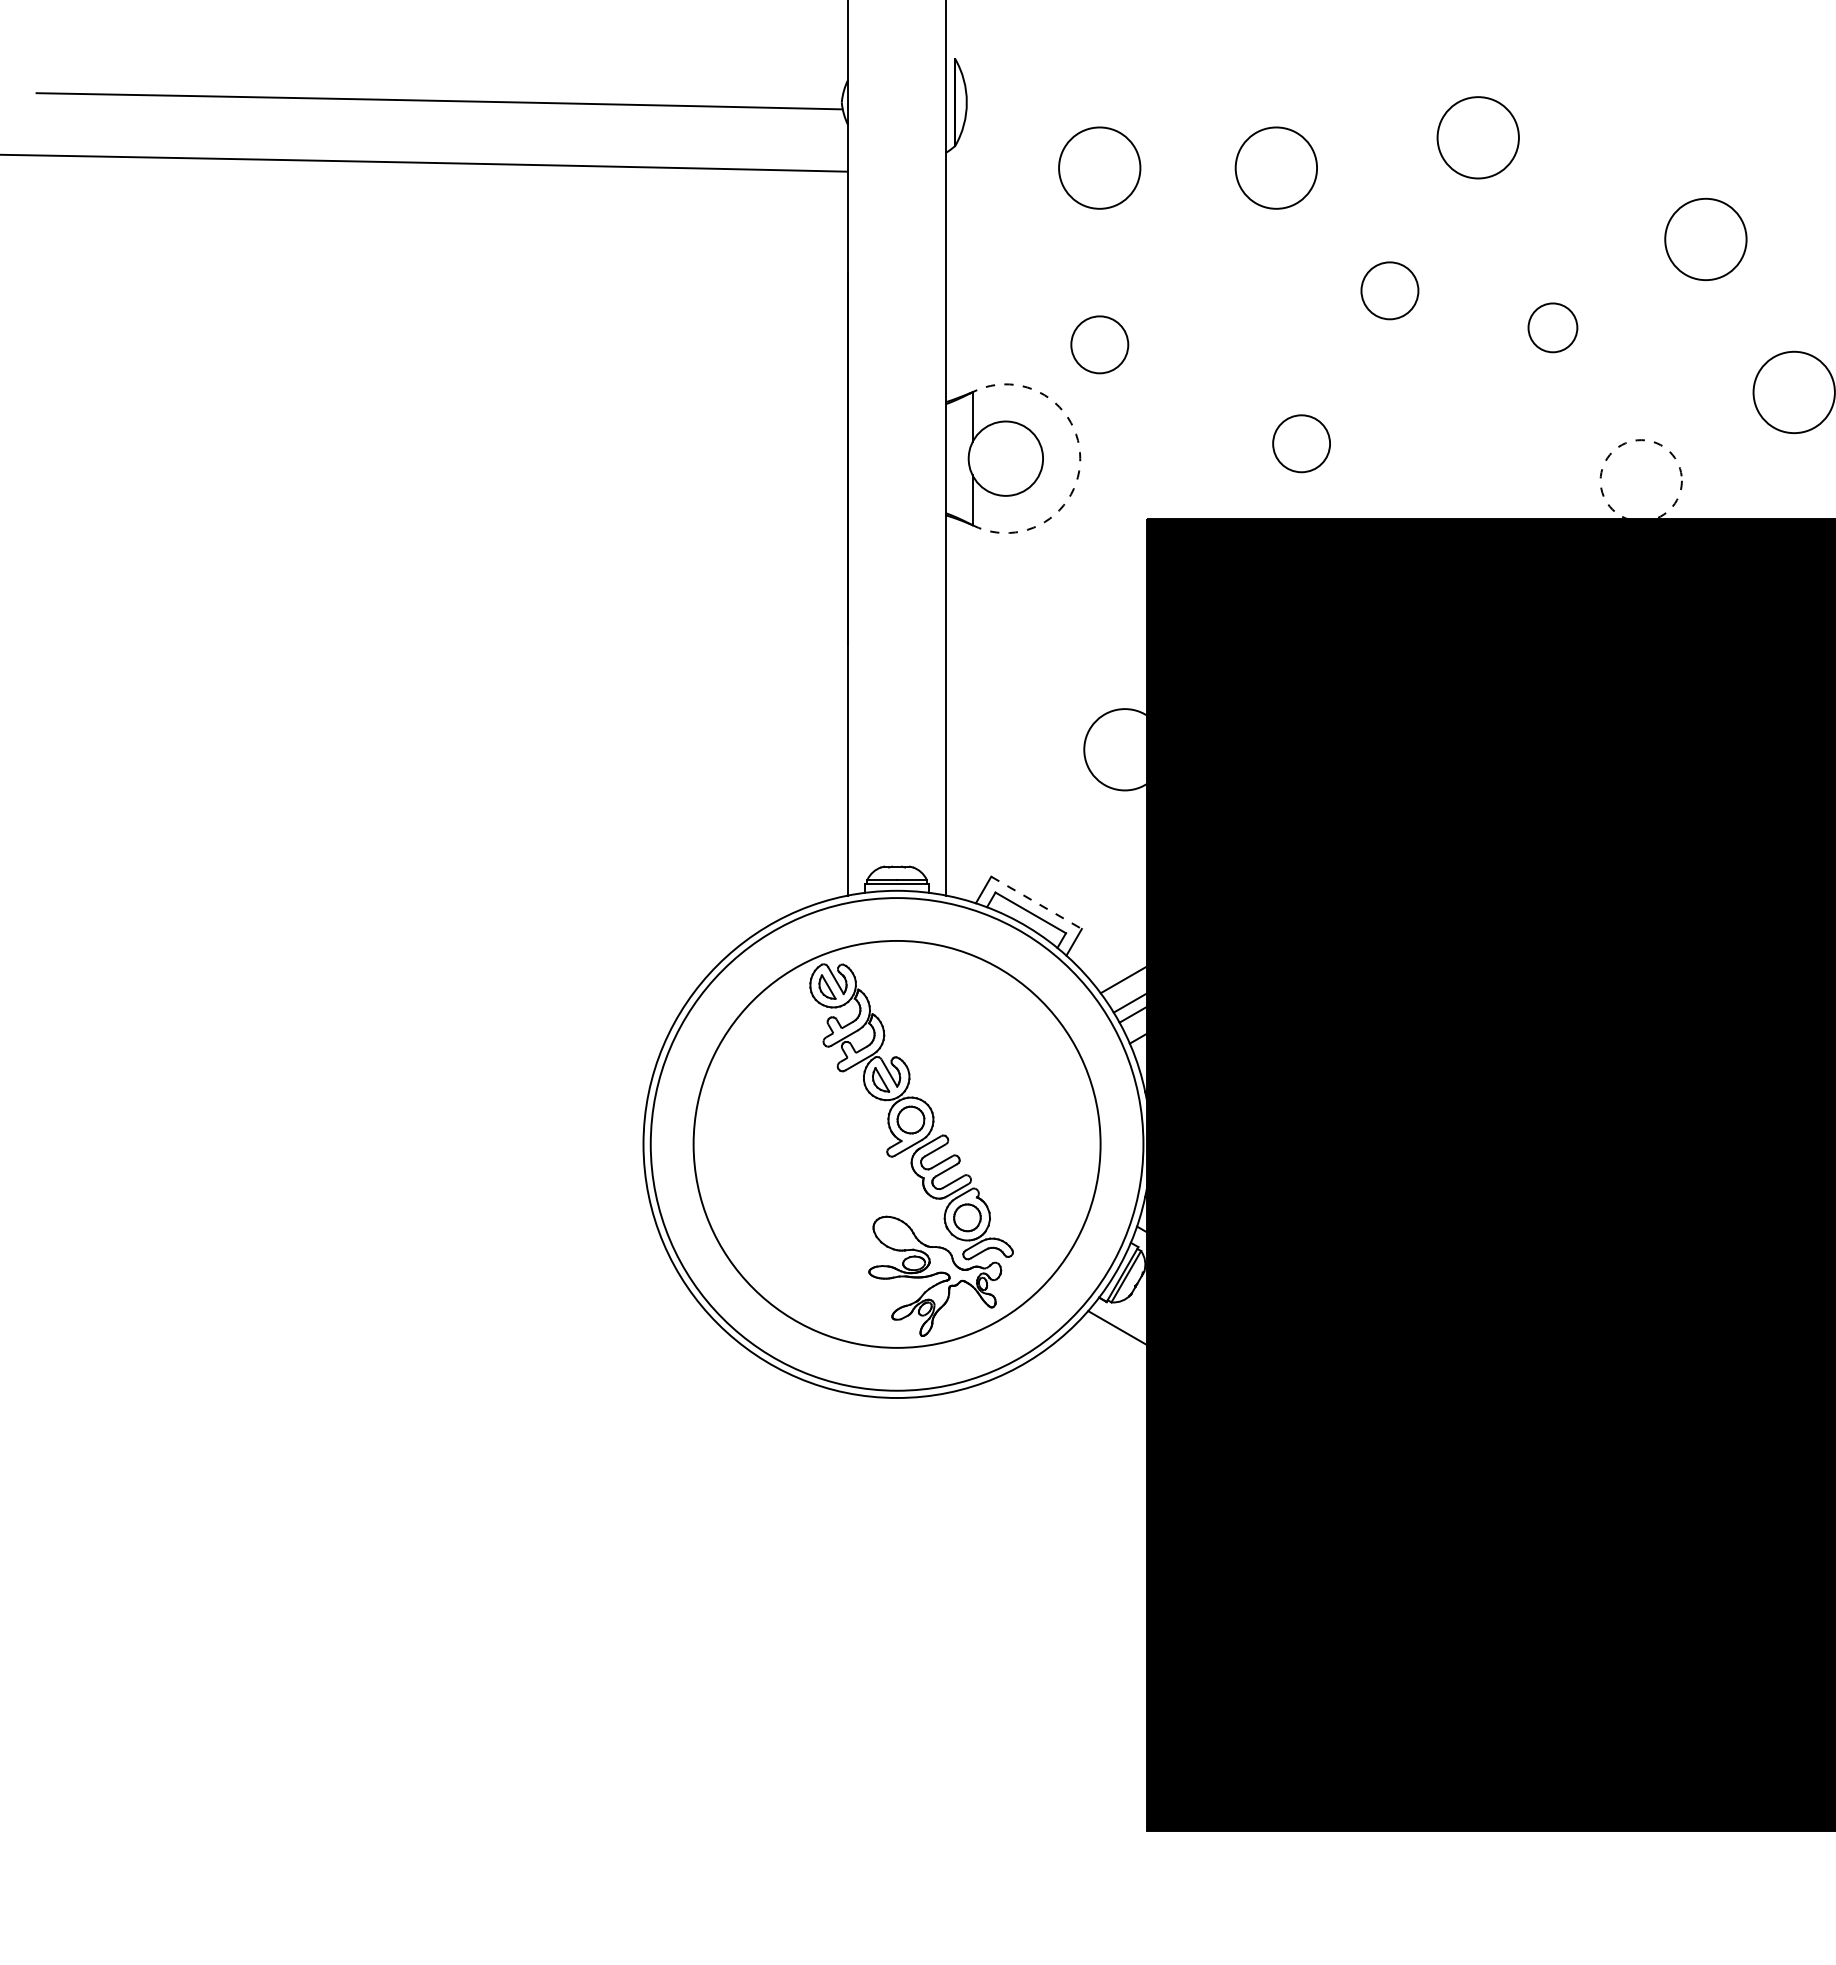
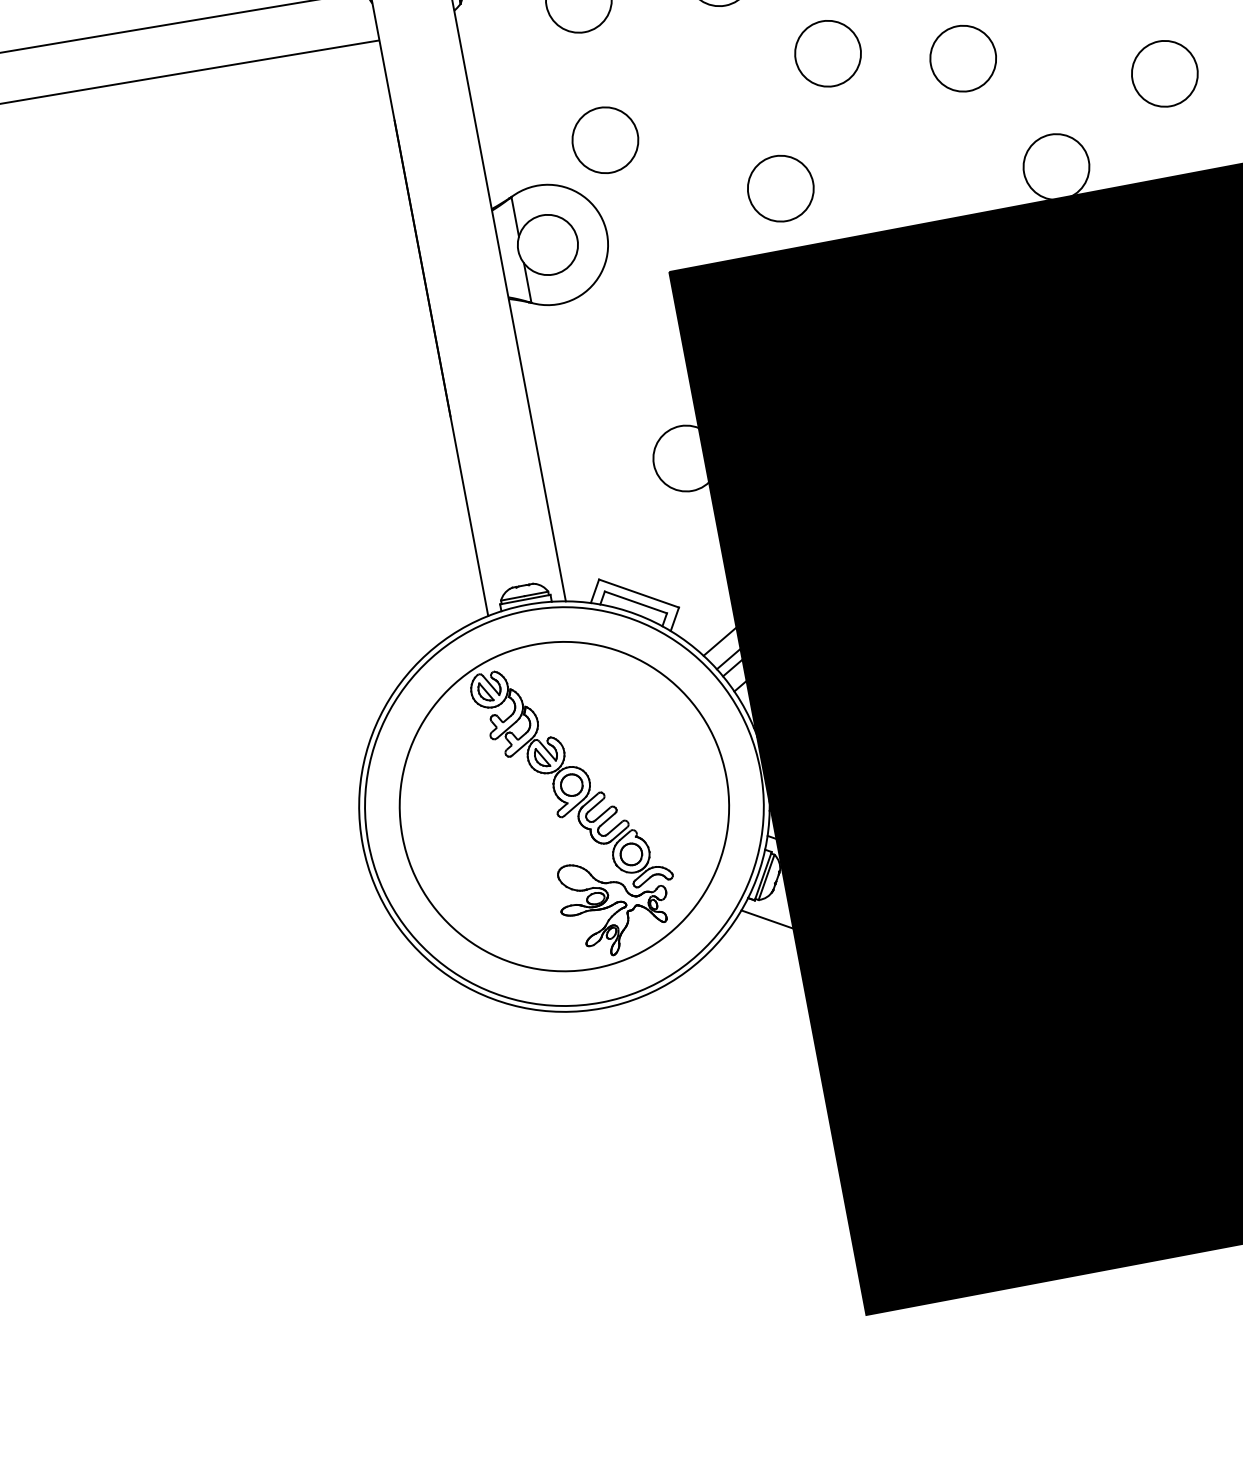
circle: (1389, 290) -> (827, 53), size x1.43
circle: (1552, 327) -> (962, 58), size x1.67
circle: (1099, 344) -> (605, 140), size x1.43
circle: (1301, 443) -> (780, 188), size x1.43
arc: (1080, 458) -> (607, 233), dashed -> solid
circle: (1640, 480) -> (1055, 166), dashed -> solid
line: (1037, 903) -> (639, 593), dashed -> solid

